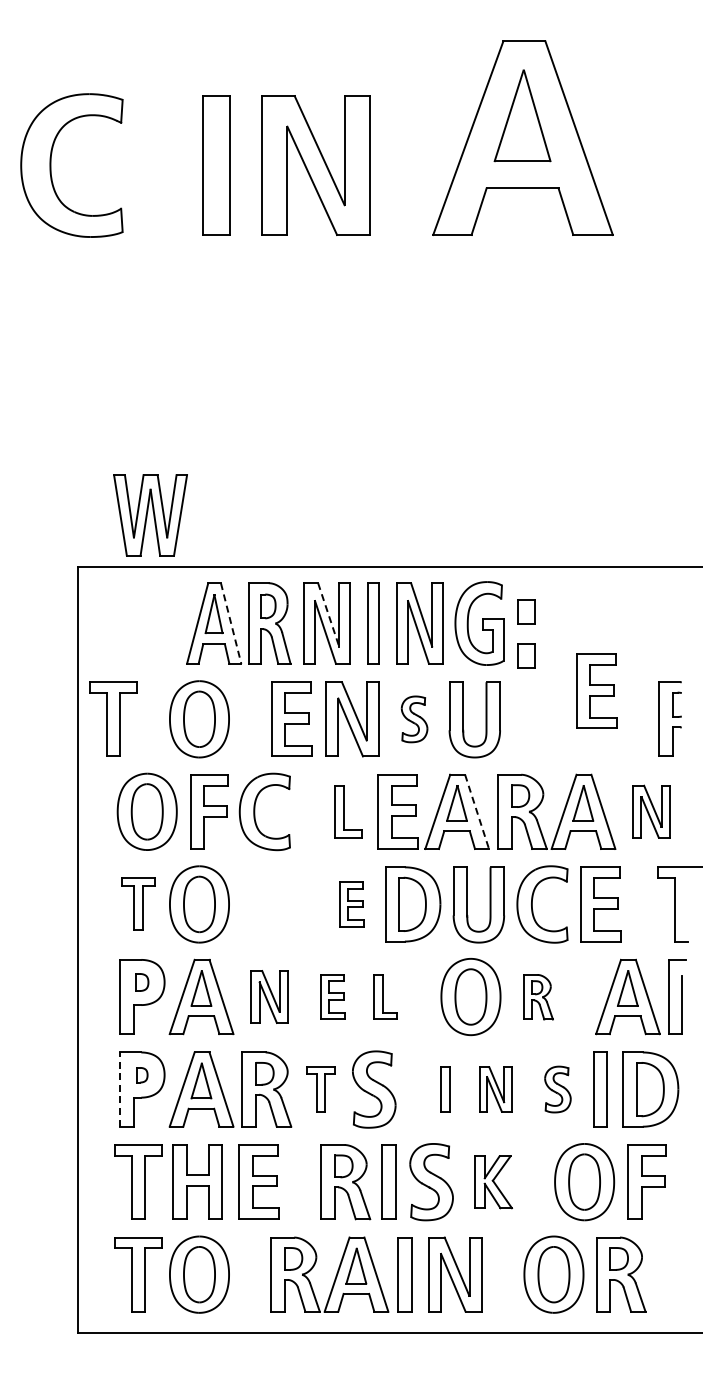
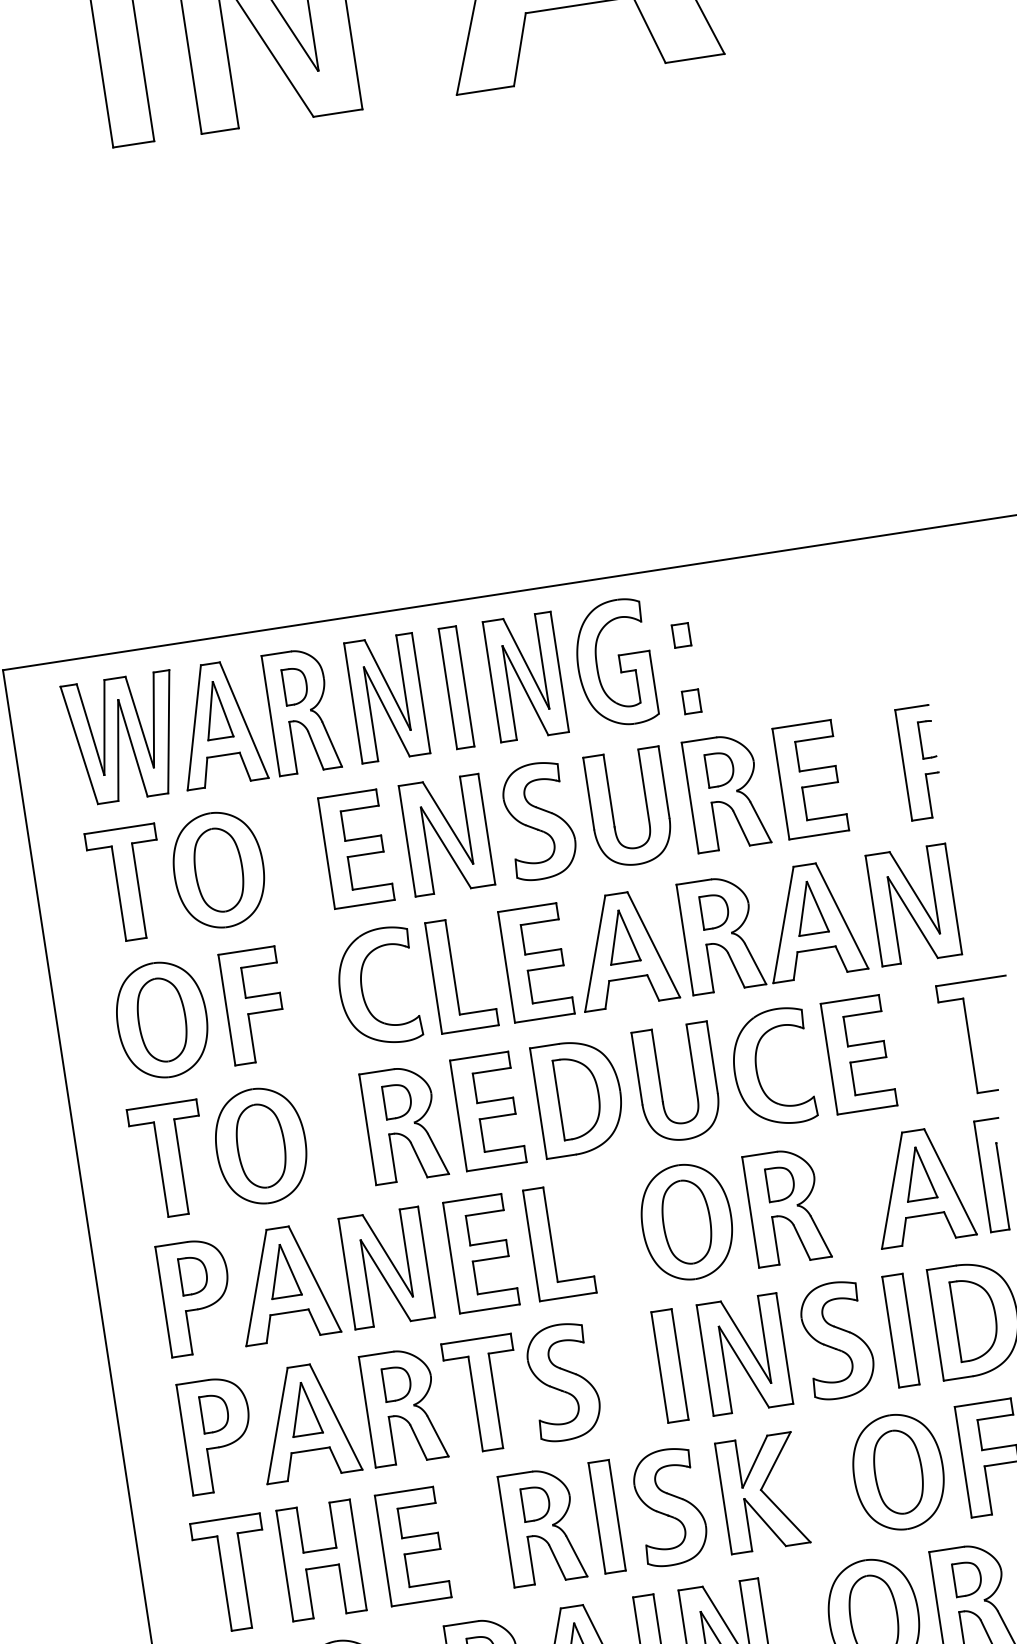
part: (150, 515) -> (123, 738), moved
part: (526, 611) -> (681, 634), size x0.62
line: (328, 615) -> (387, 685), dashed -> solid
line: (231, 623) -> (244, 720), dashed -> solid
part: (526, 656) -> (692, 701), size x0.62
part: (596, 690) -> (810, 778), moved
part: (113, 718) -> (127, 882), moved
part: (414, 719) -> (539, 821), size x1.67
part: (540, 719) -> (727, 792), added
part: (255, 811) -> (363, 988), moved
part: (347, 811) -> (460, 973), size x1.43
line: (477, 811) -> (654, 944), dashed -> solid
part: (651, 811) -> (913, 904), size x1.43
part: (138, 904) -> (170, 1160), size x1.43
part: (295, 904) -> (404, 1124), added
part: (351, 904) -> (487, 1111), size x1.67
part: (142, 982) -> (193, 1275), size x1.43
part: (269, 996) -> (386, 1267), size x1.43
part: (332, 996) -> (480, 1253), size x1.67
part: (385, 996) -> (559, 1240), size x1.67
part: (538, 997) -> (787, 1207), size x1.67
part: (142, 1075) -> (215, 1414), size x1.67
line: (120, 1089) -> (185, 1440), dashed -> solid
part: (320, 1089) -> (483, 1394), size x1.67
part: (445, 1089) -> (670, 1365), size x1.67
part: (495, 1089) -> (744, 1354), size x1.67
part: (557, 1089) -> (836, 1340), size x1.67
part: (493, 1182) -> (762, 1493), size x1.43

